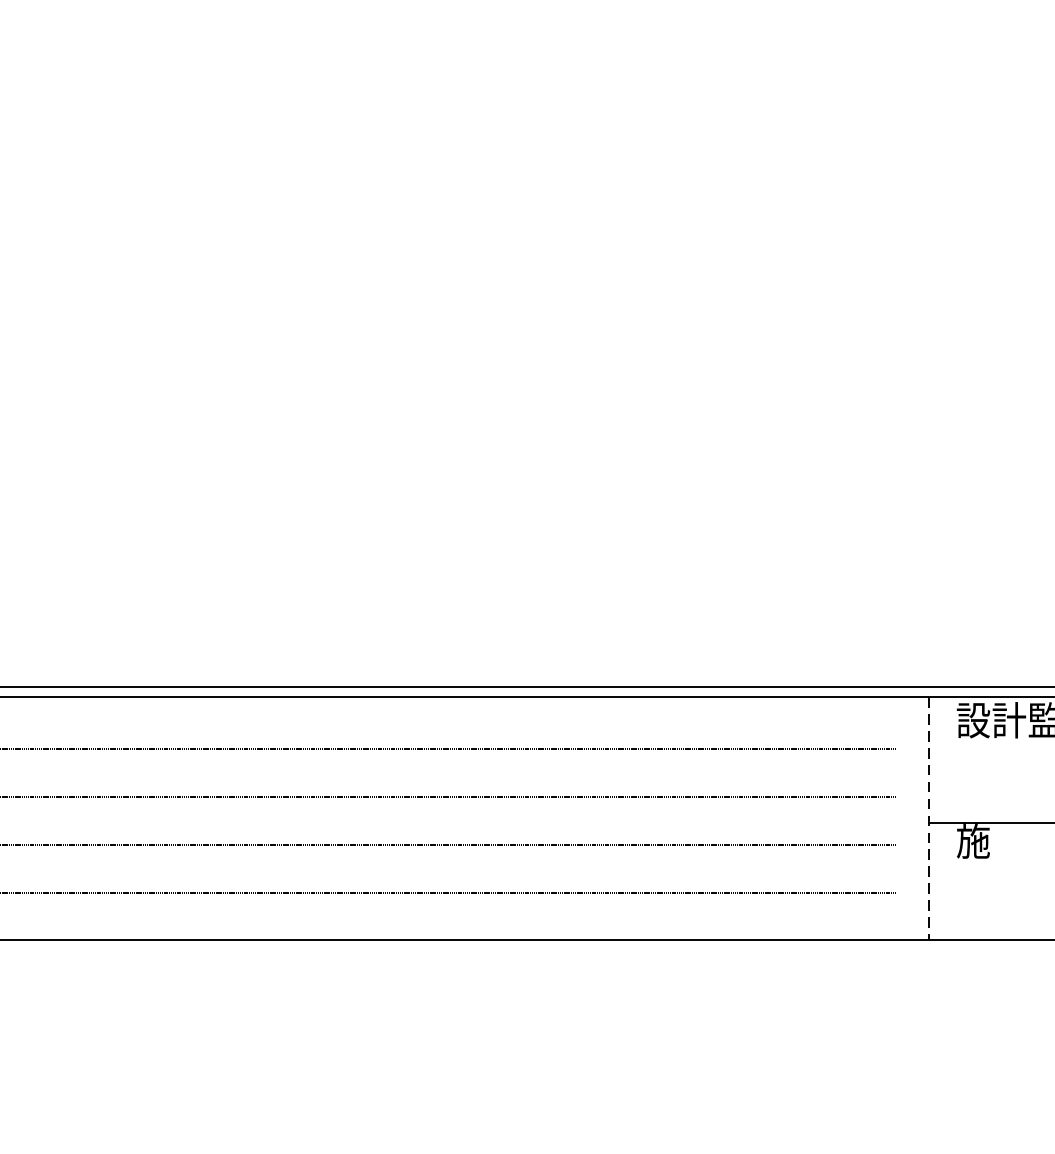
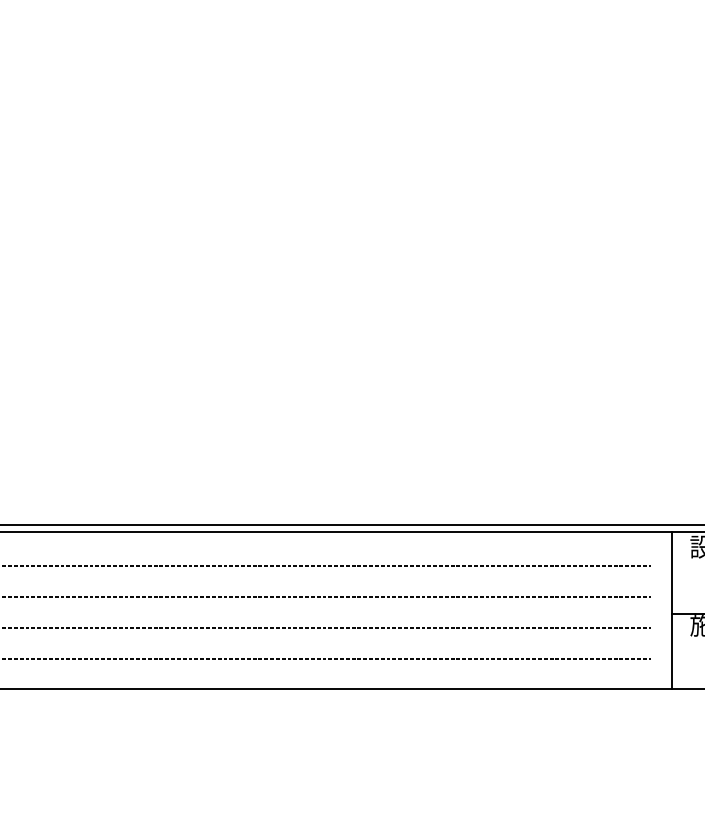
line: (929, 818) -> (672, 610), dashed -> solid

